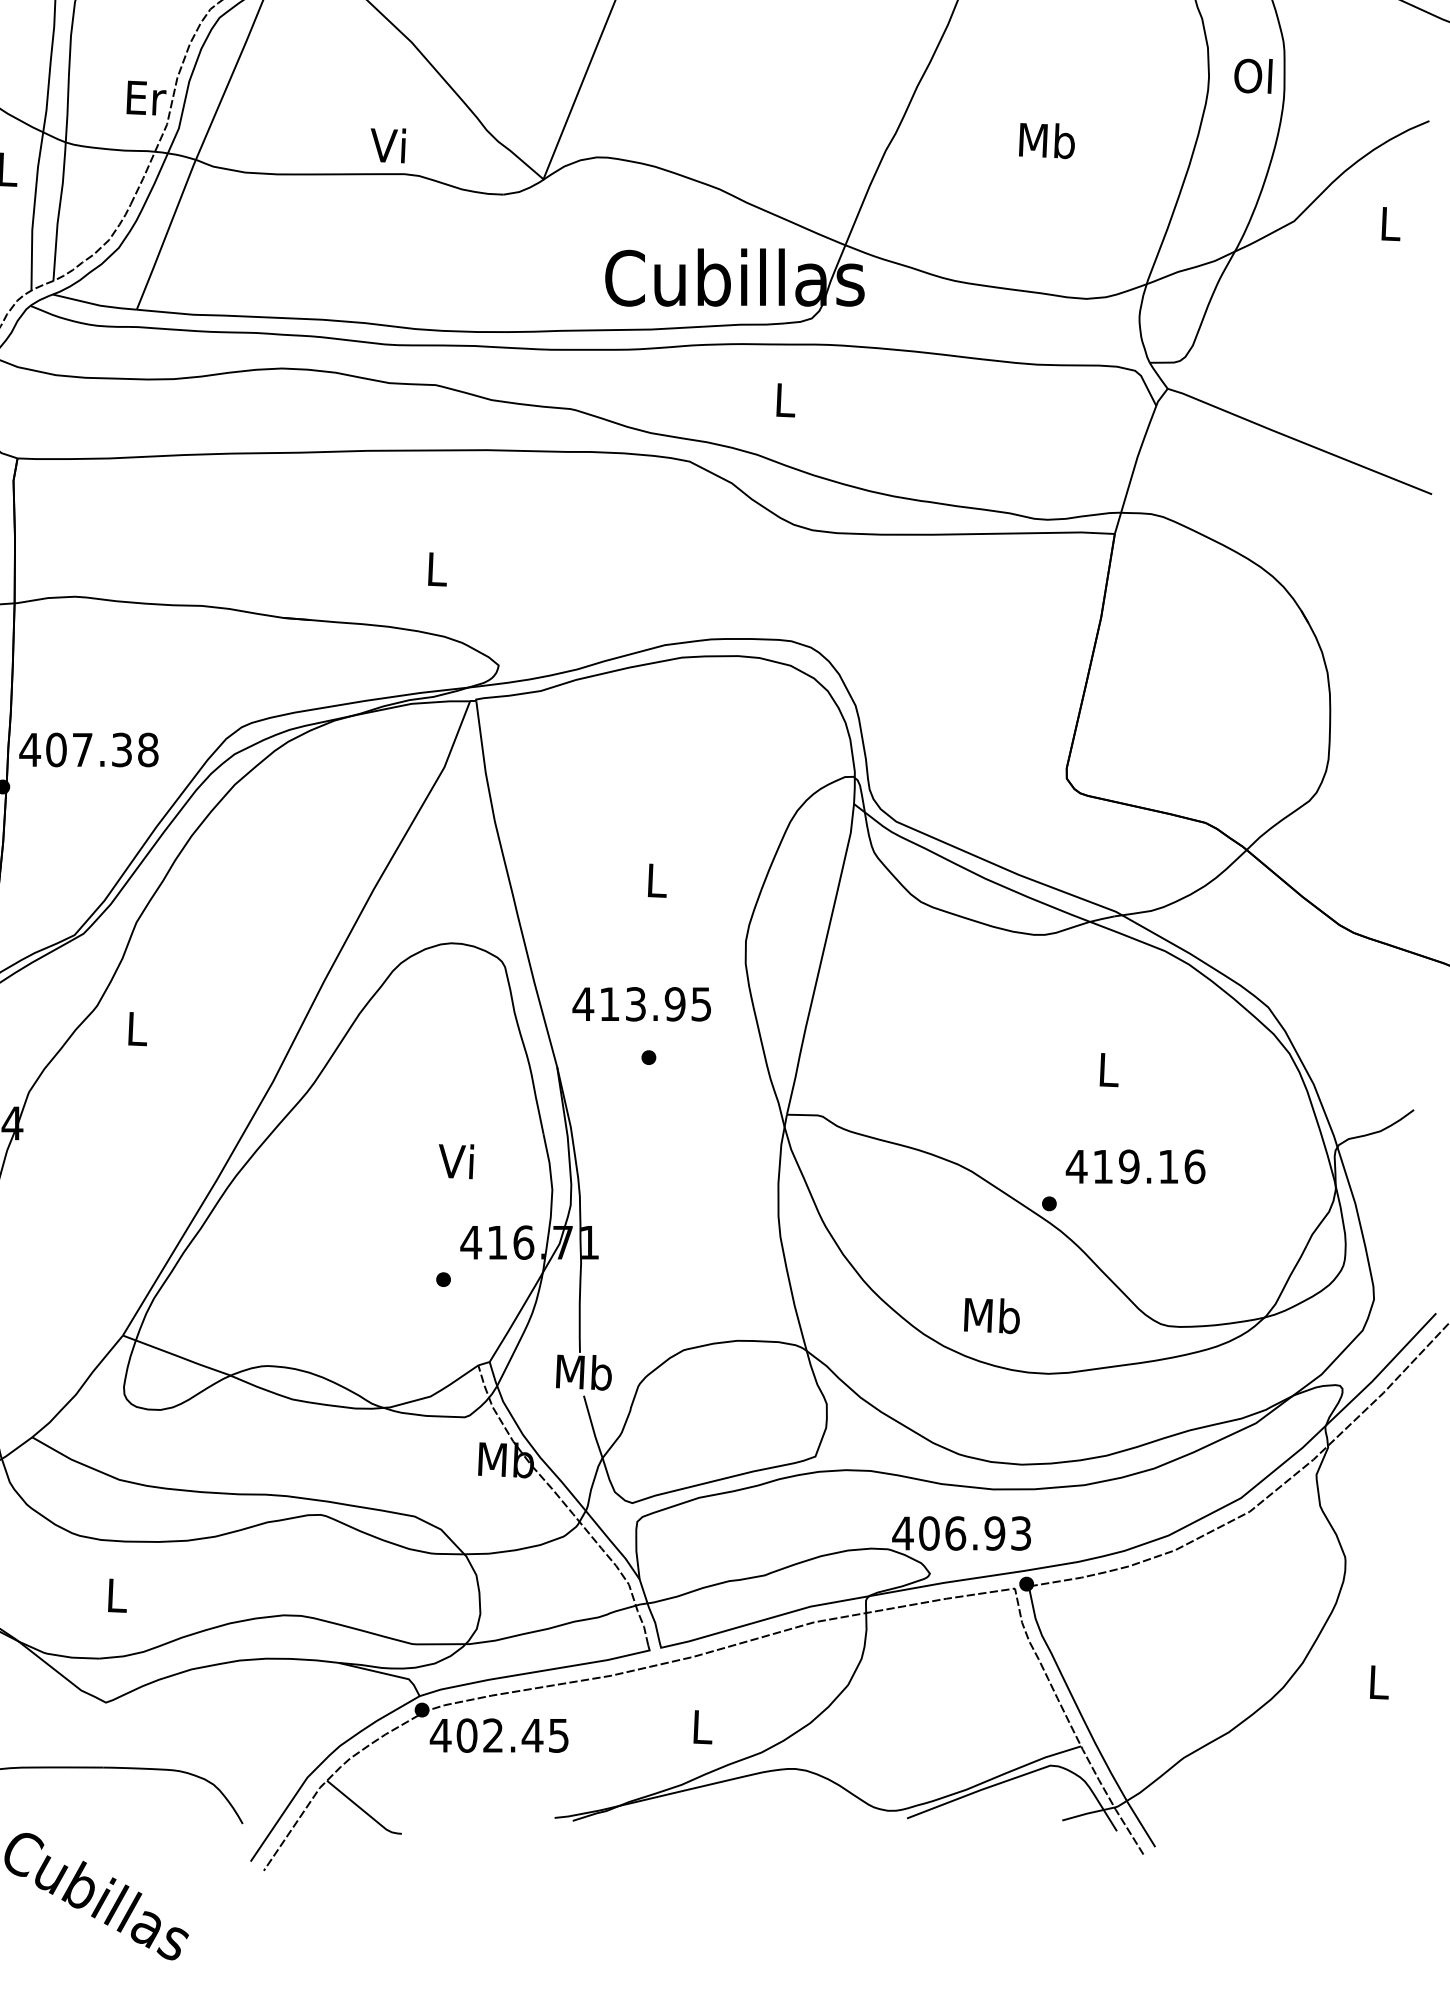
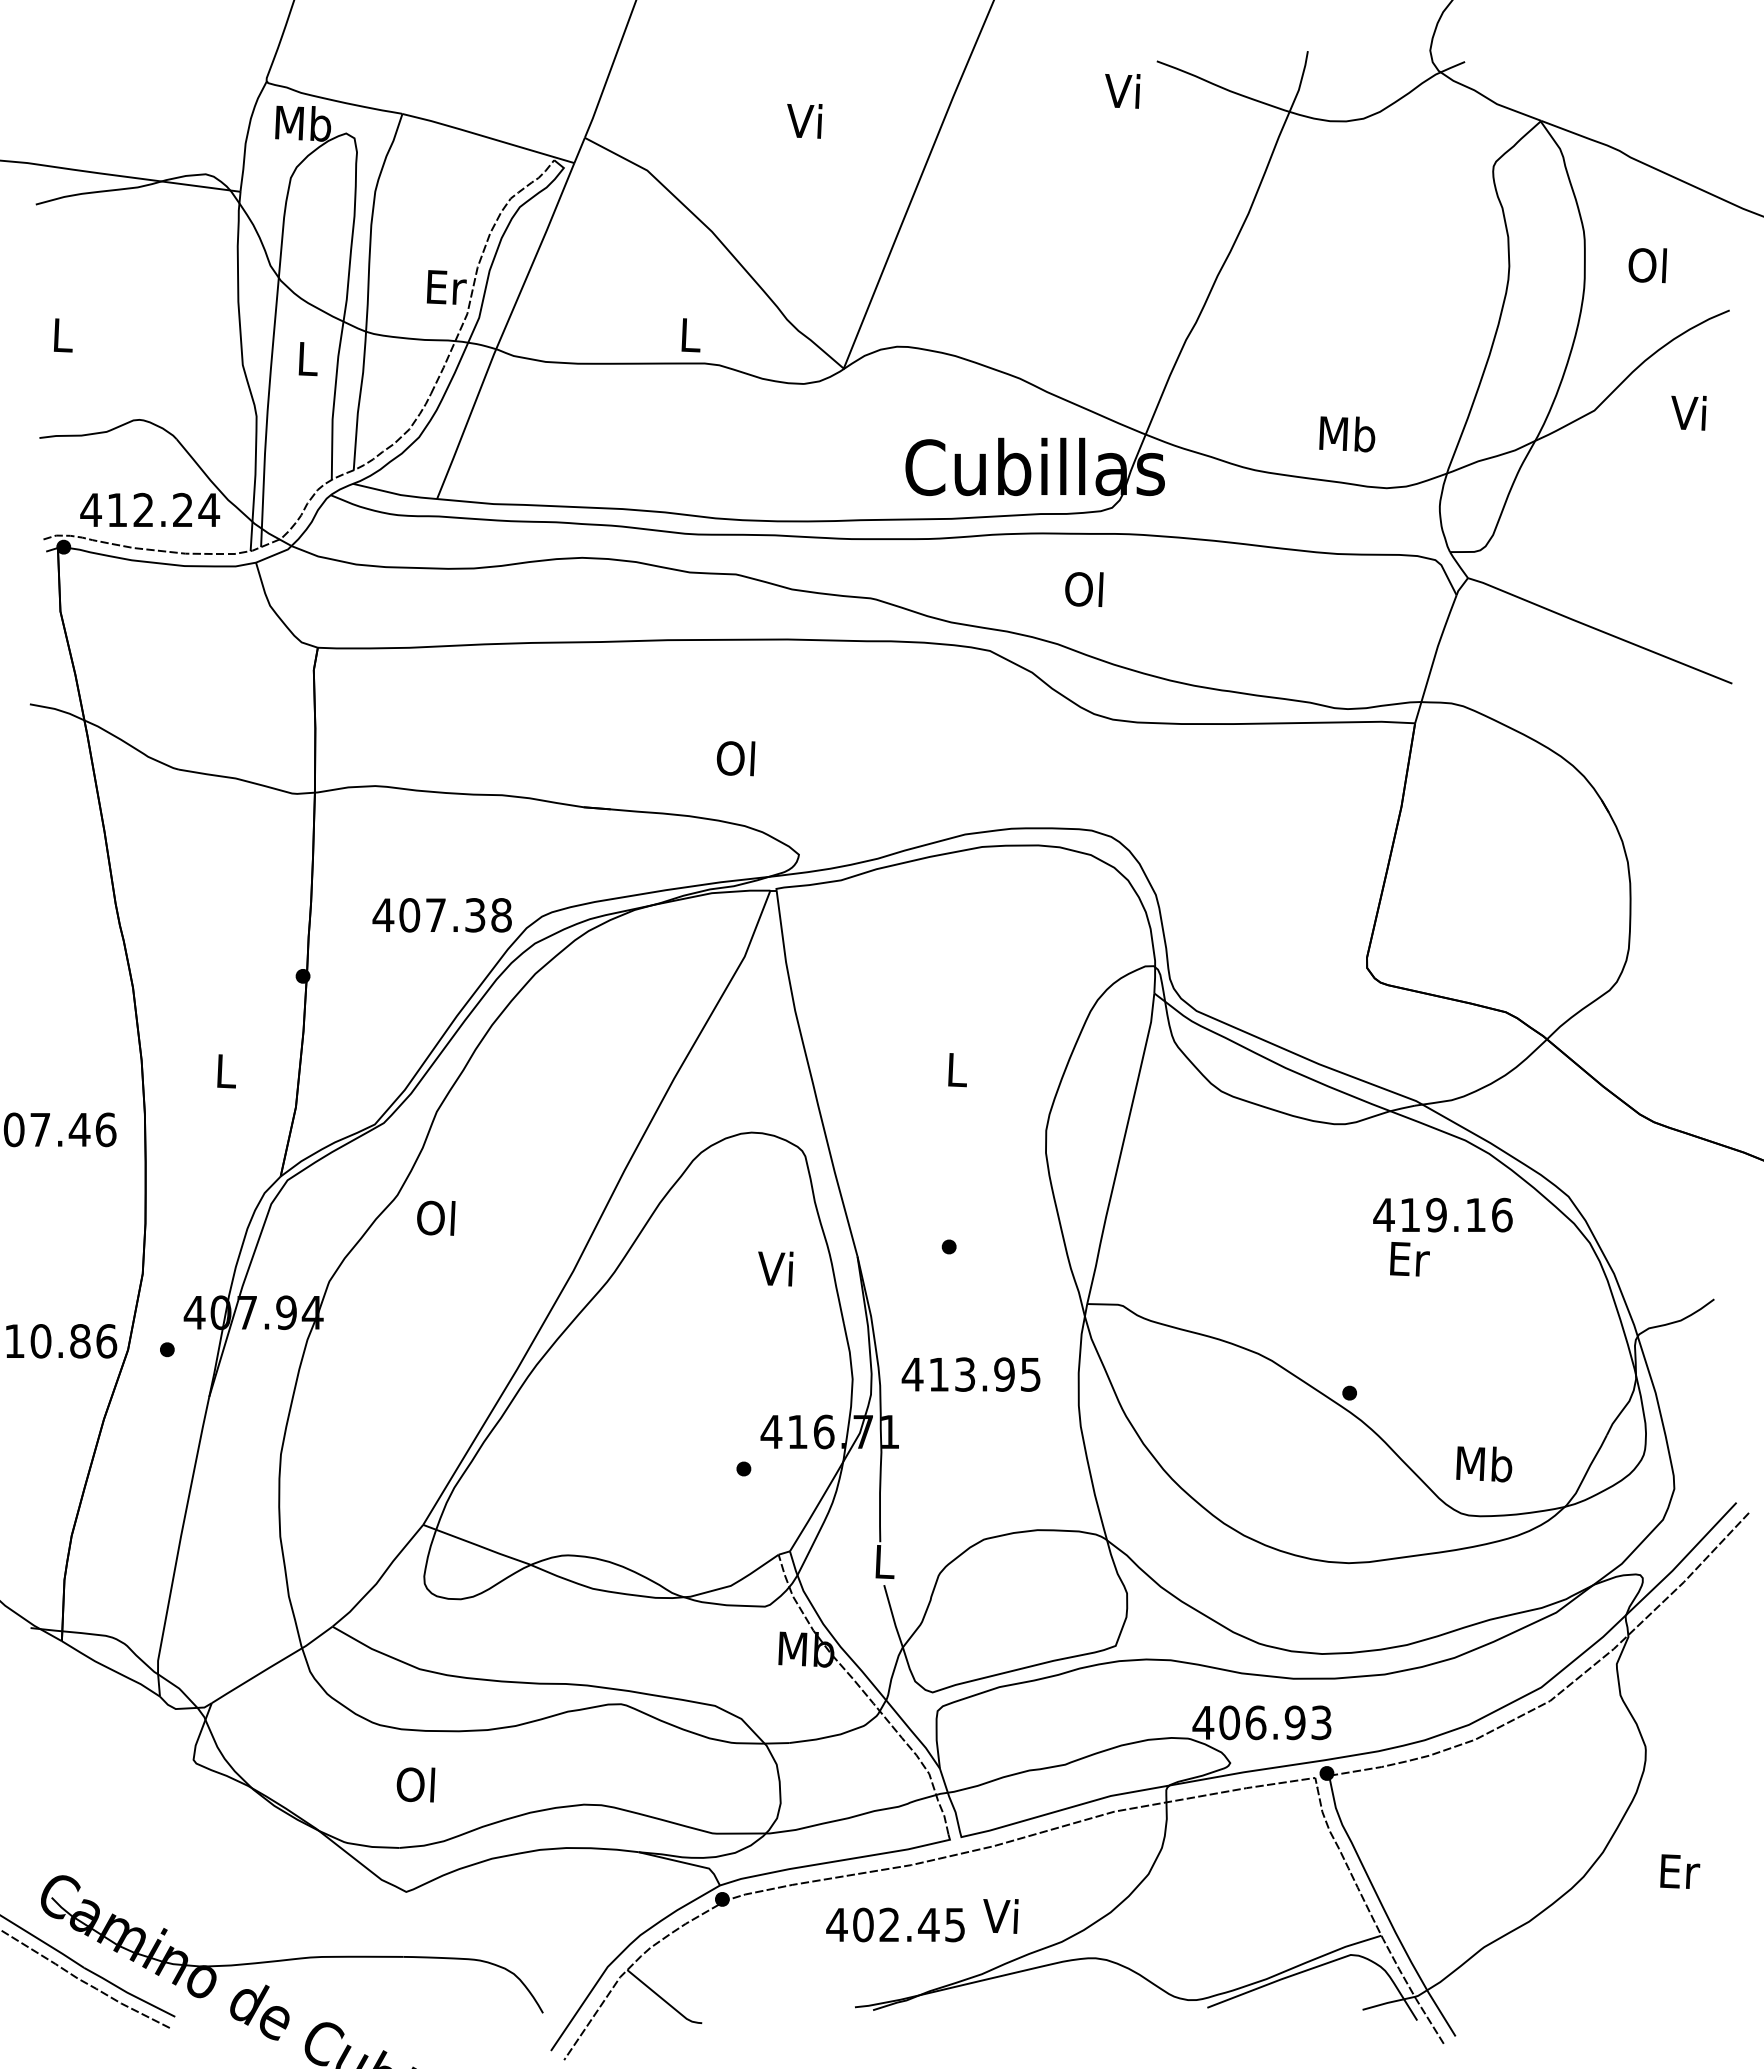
text: (1253, 76) -> (1647, 265), moved
text: (1047, 141) -> (1347, 434), moved
text: (388, 145) -> (688, 334), Vi -> L
text: (1388, 223) -> (1688, 412), L -> Vi
text: (784, 400) -> (1084, 589), L -> Ol
text: (435, 569) -> (735, 758), L -> Ol
text: (88, 750) -> (441, 915), moved
text: (641, 1004) -> (970, 1374), moved
text: (136, 1028) -> (436, 1217), L -> Ol
text: (1109, 1070) -> (1409, 1259), L -> Er
text: (456, 1161) -> (775, 1268), moved
text: (1135, 1166) -> (1442, 1214), moved
text: (992, 1316) -> (1484, 1464), moved
text: (584, 1373) -> (884, 1562), Mb -> L
text: (115, 1595) -> (415, 1784), L -> Ol
text: (1380, 1682) -> (1680, 1871), L -> Er
text: (700, 1727) -> (1000, 1916), L -> Vi
text: (499, 1735) -> (895, 1924), moved

